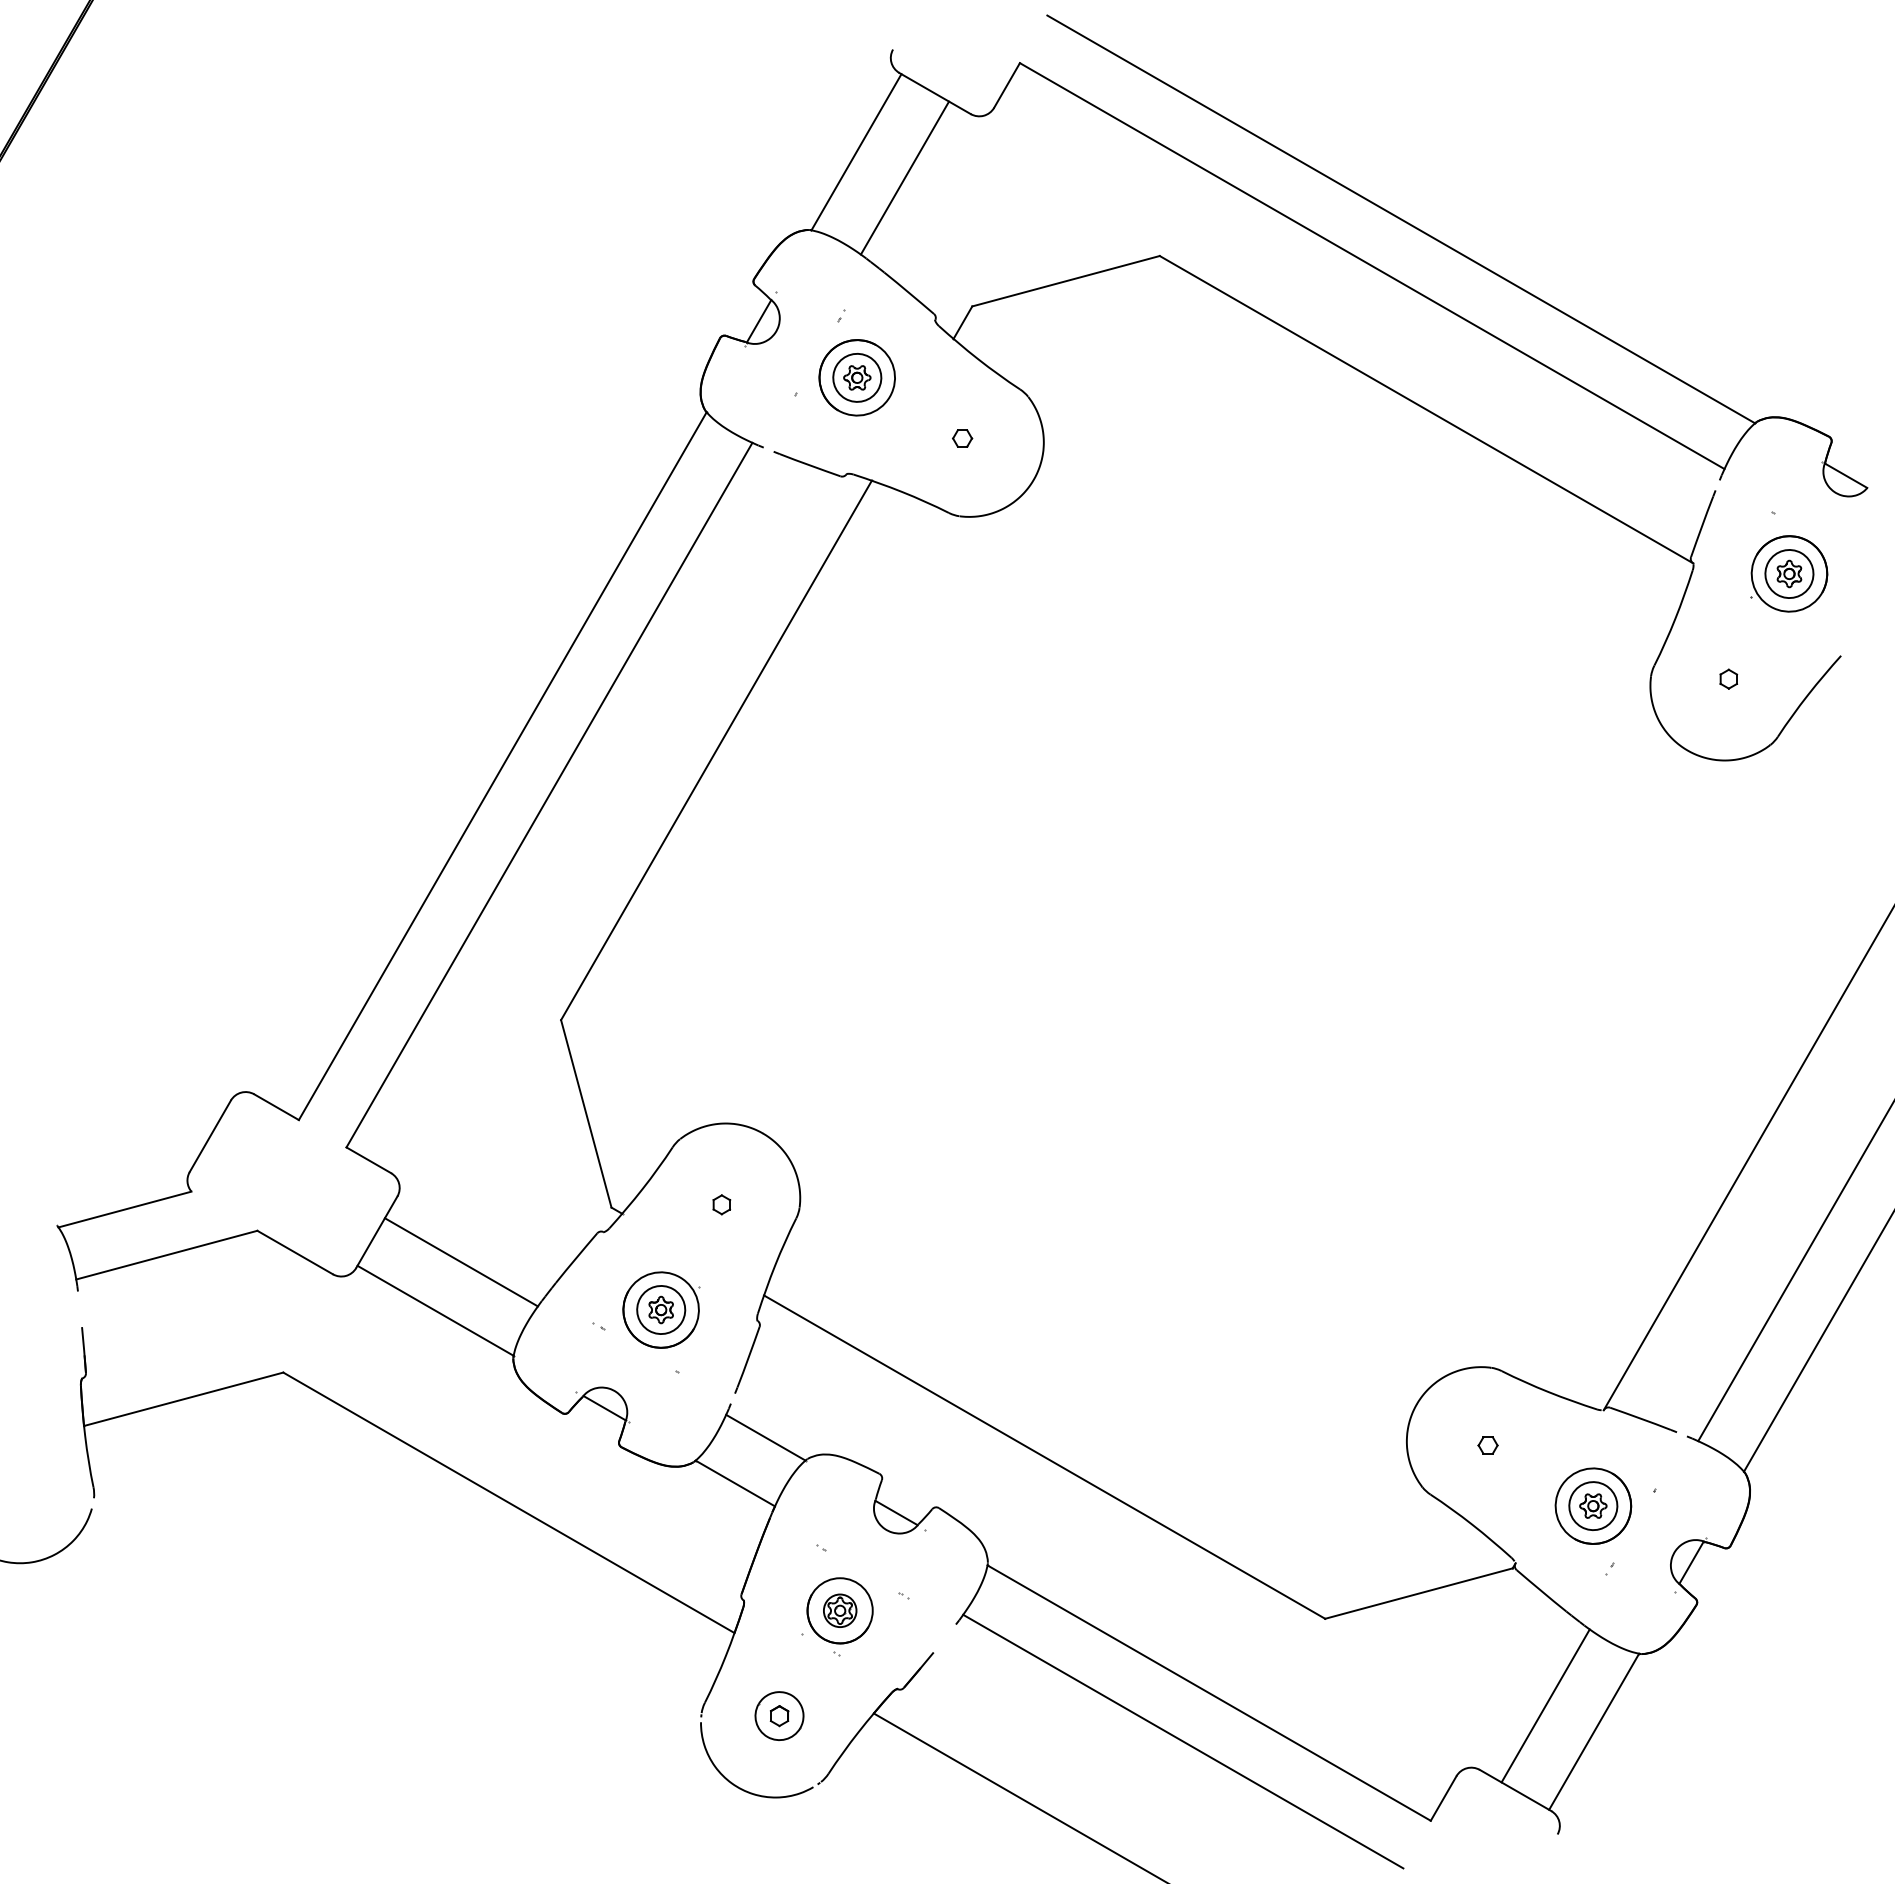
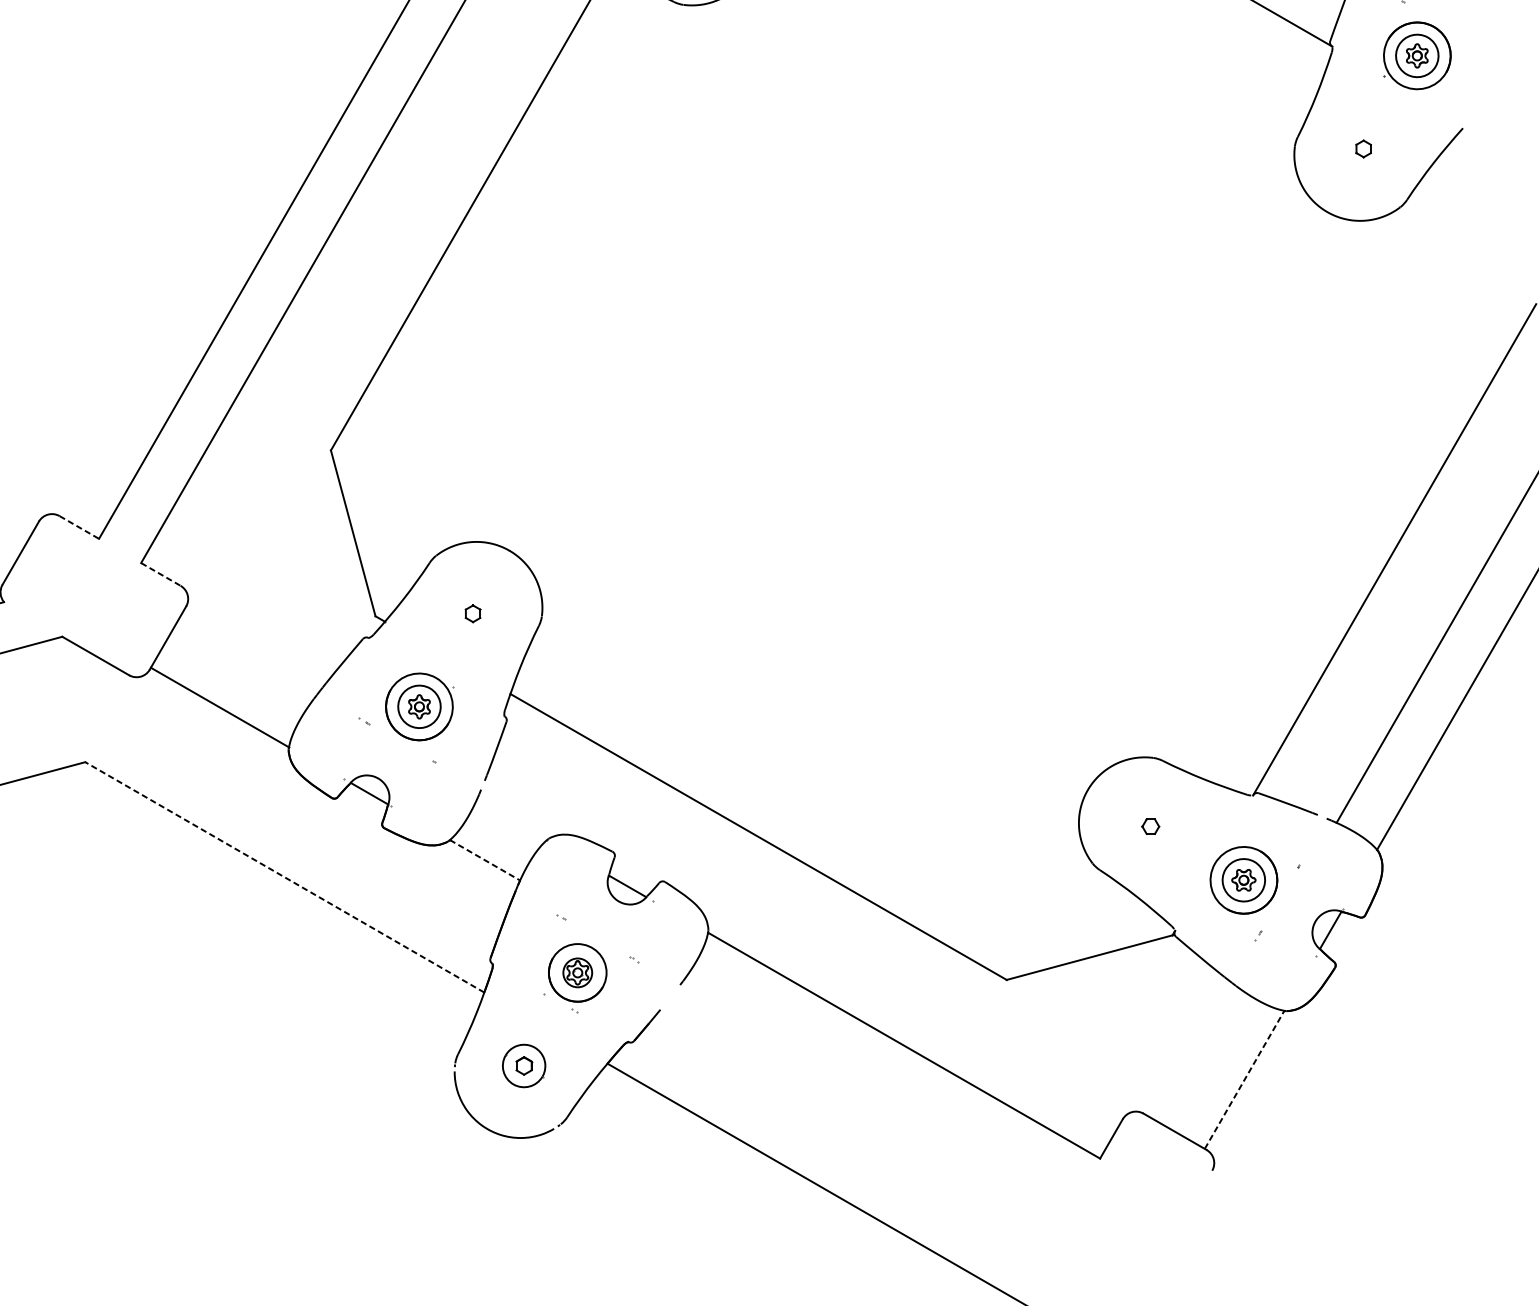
line: (276, 1107) -> (79, 527), solid -> dashed
line: (368, 1160) -> (160, 574), solid -> dashed
line: (460, 1262) -> (241, 664), removed
line: (765, 1437) -> (511, 819), removed
line: (735, 1483) -> (485, 860), solid -> dashed
line: (508, 1502) -> (284, 877), solid -> dashed
line: (1545, 1705) -> (1201, 1056), removed
line: (1594, 1731) -> (1244, 1079), solid -> dashed
line: (1183, 1741) -> (881, 1088), removed

